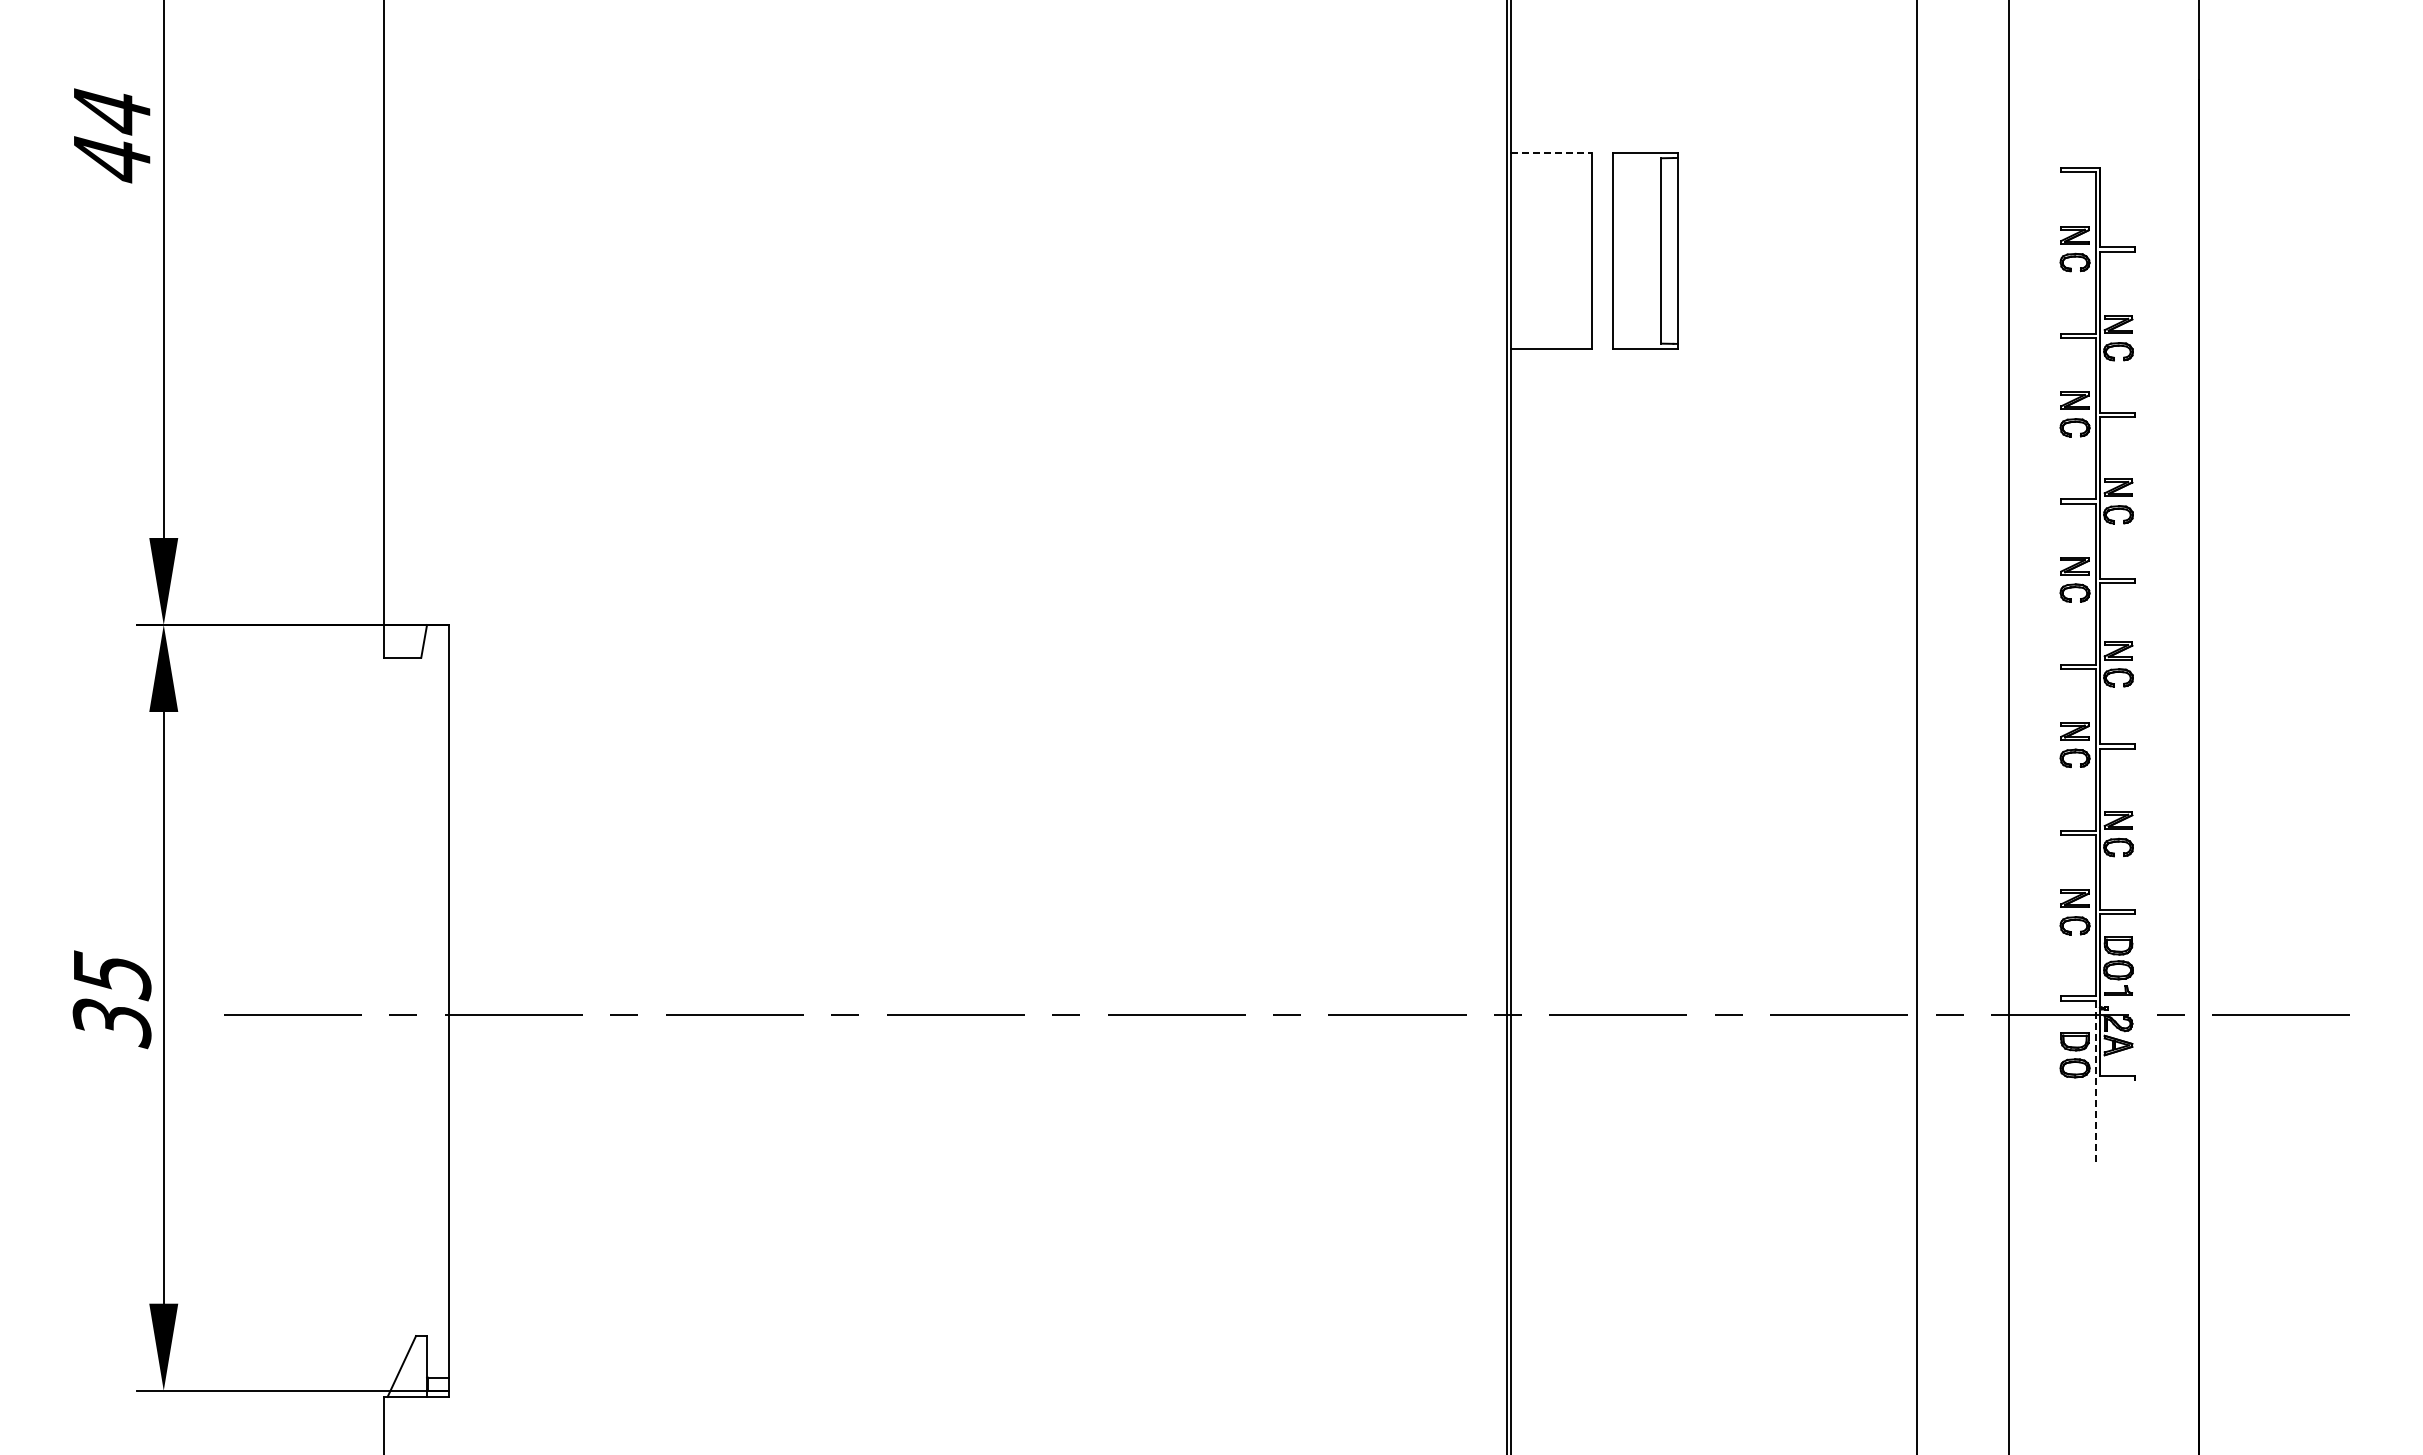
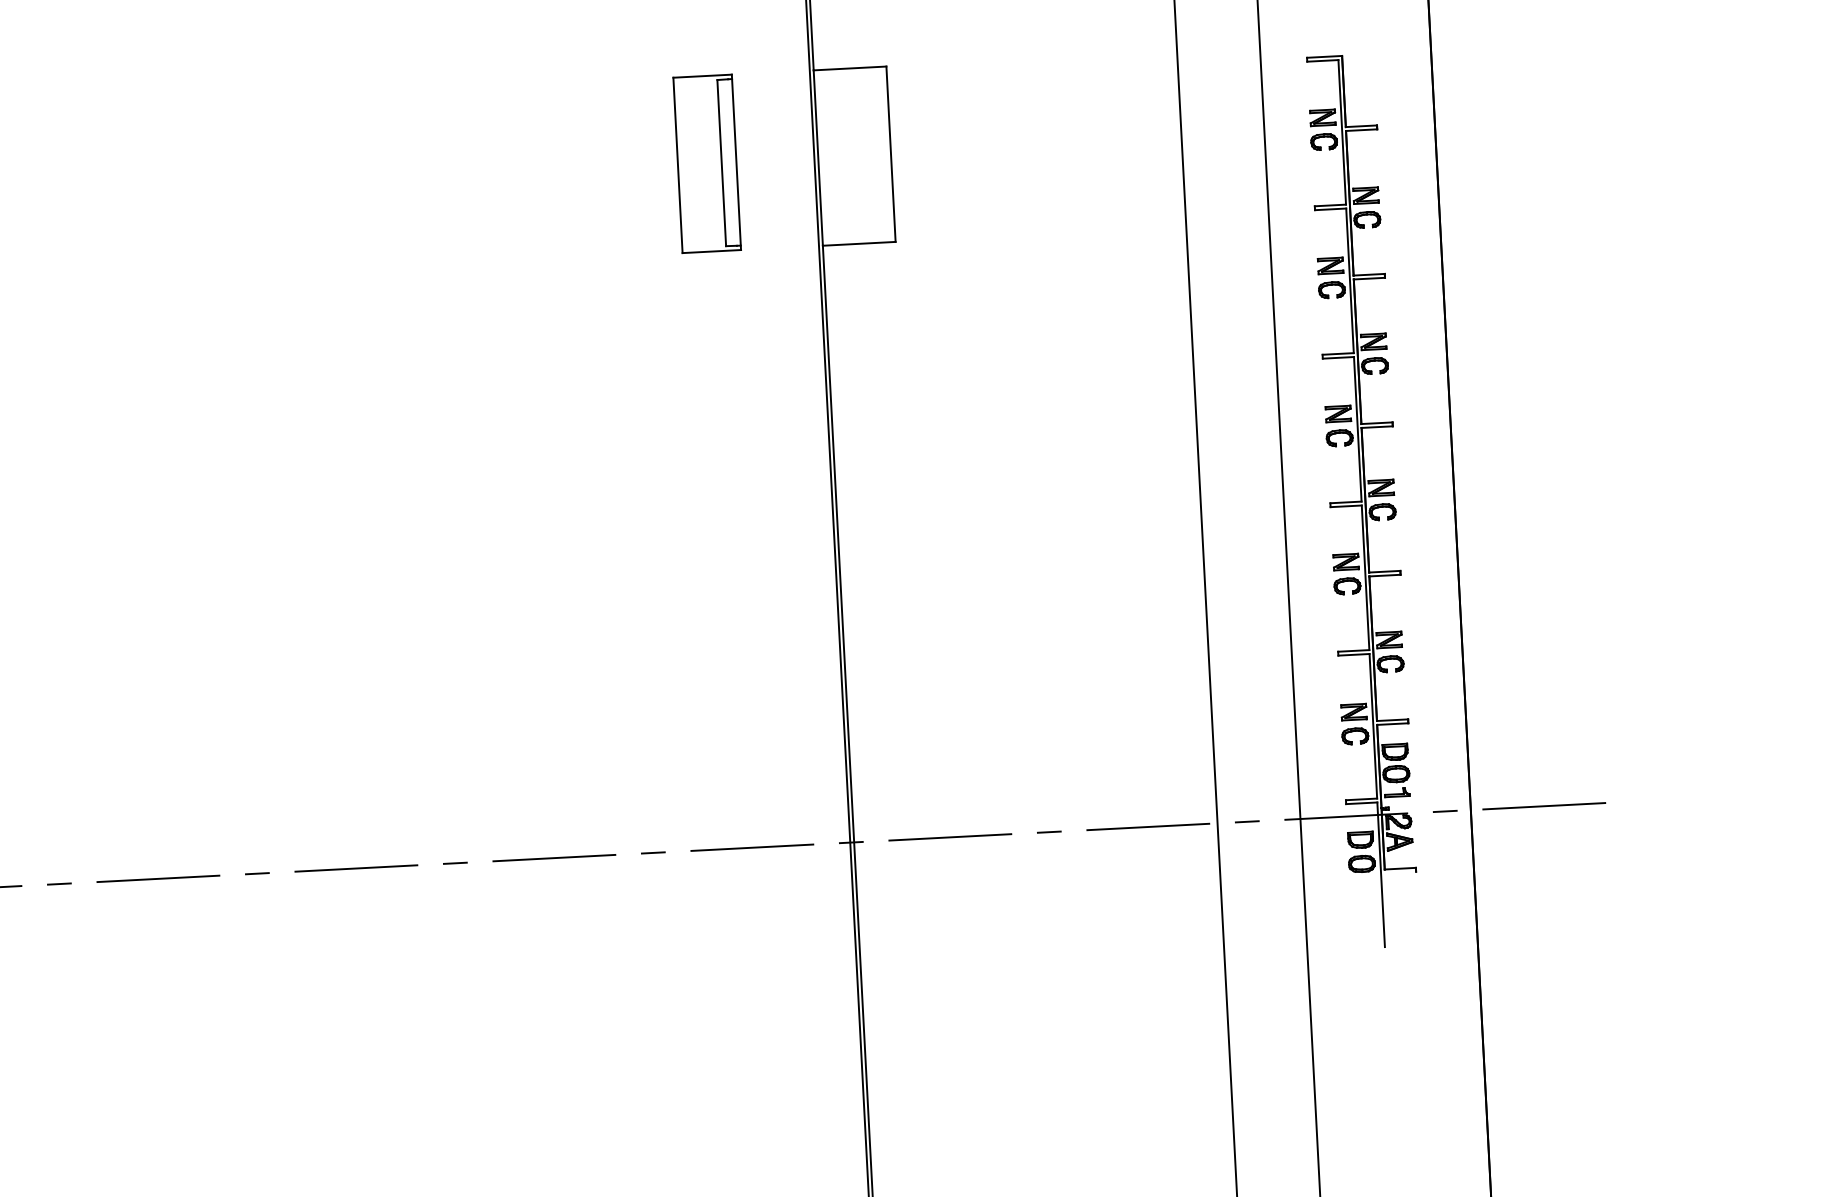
line: (1551, 153) -> (849, 68), dashed -> solid
part: (1645, 250) -> (707, 163), moved
line: (2095, 1081) -> (1380, 874), dashed -> solid

